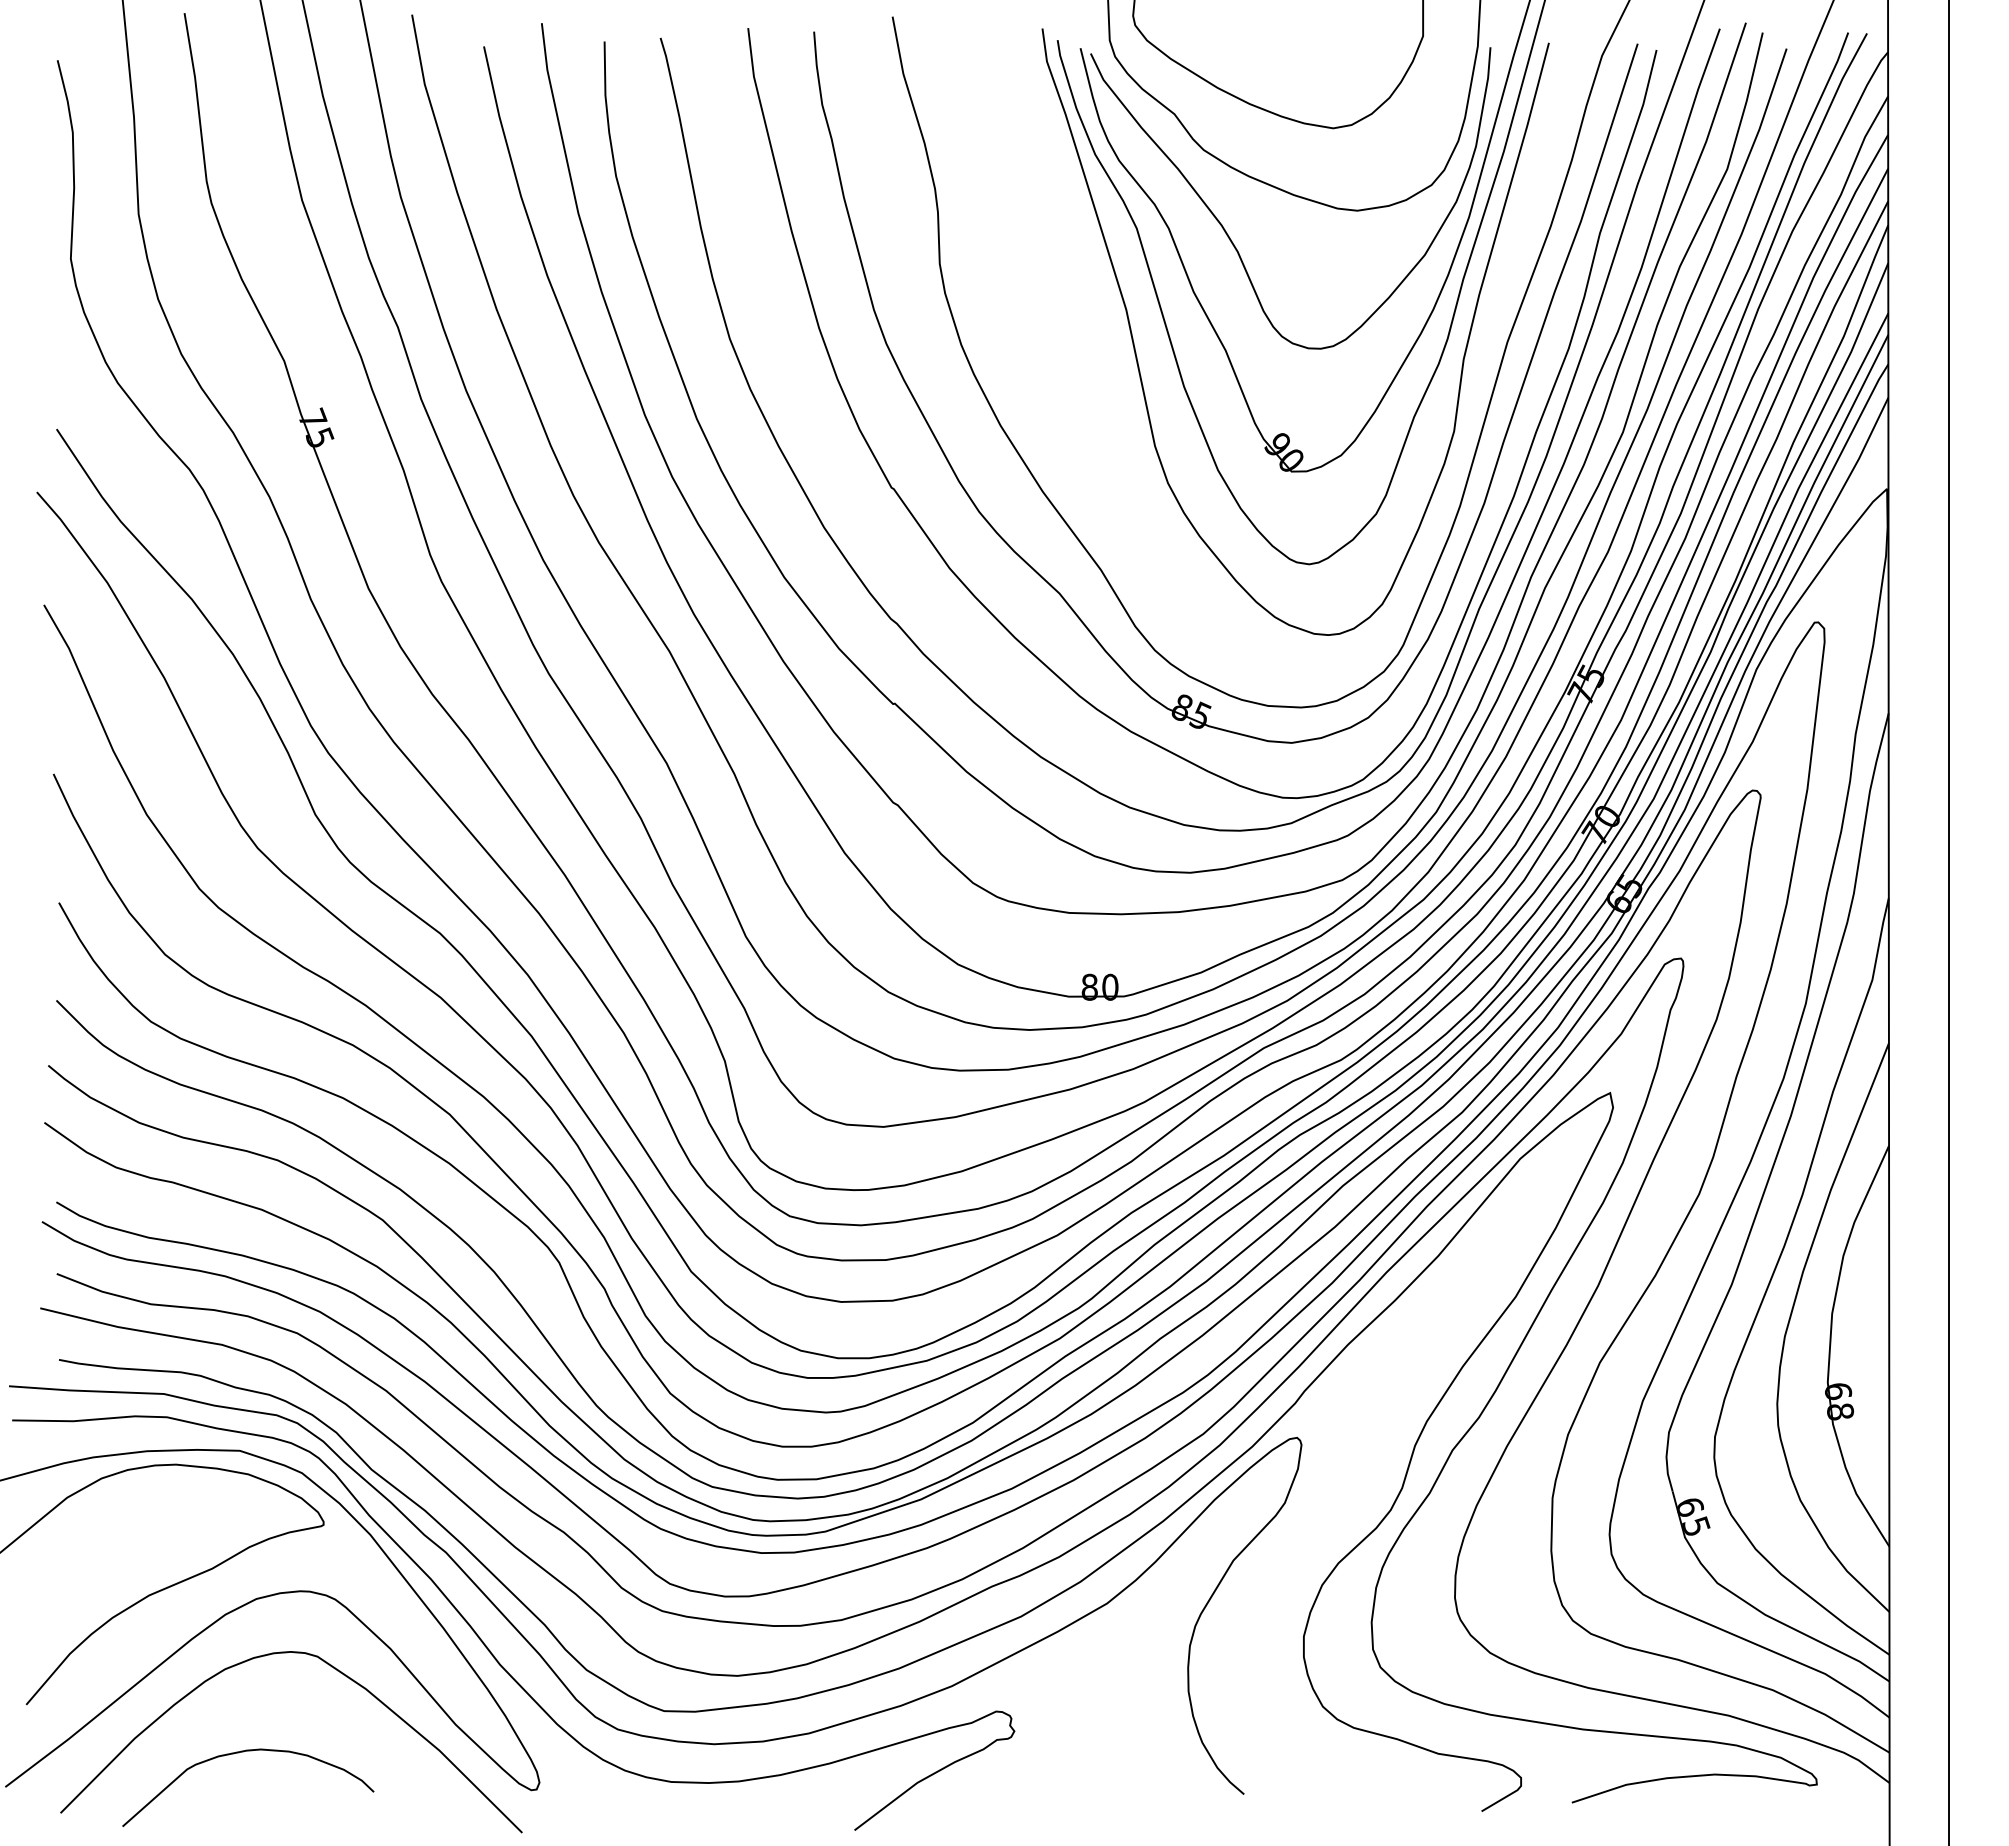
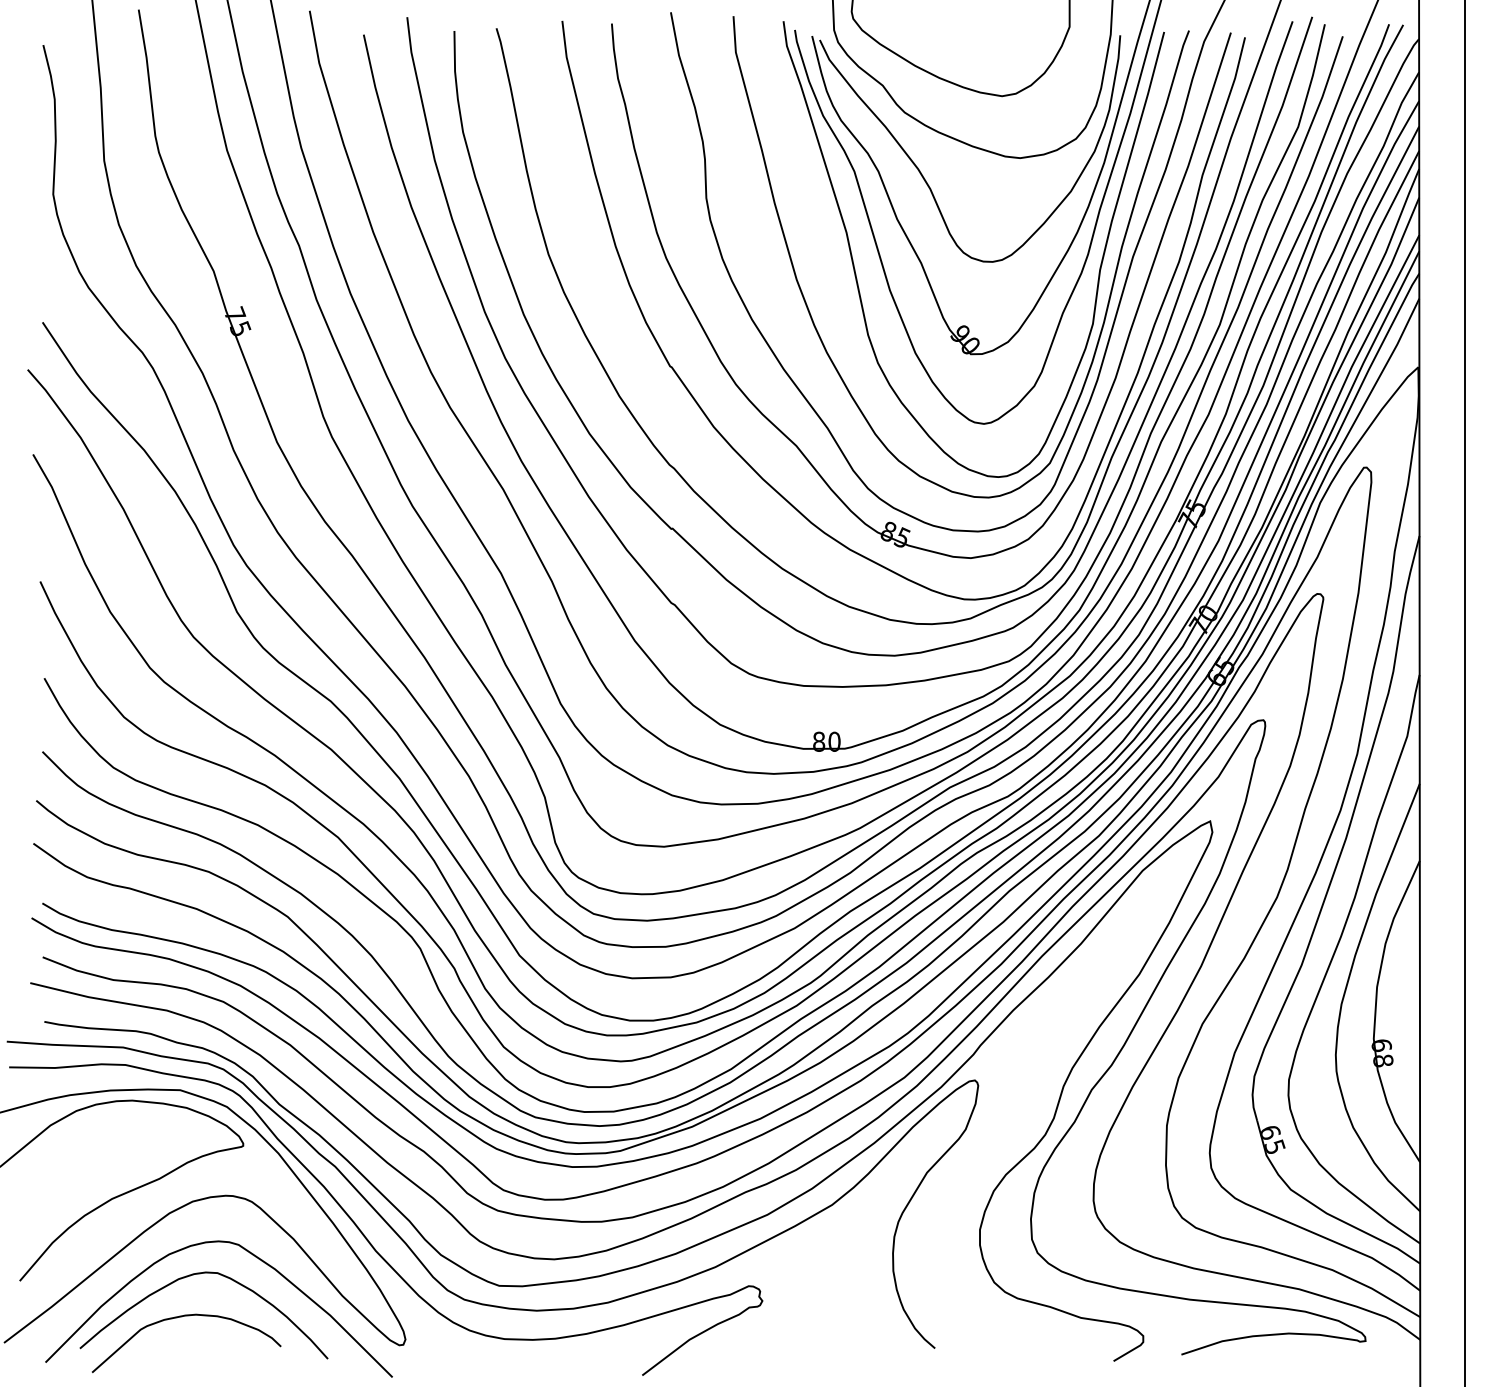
curve: (1477, 387) -> (1110, 291), added
curve: (260, 1696) -> (195, 1274), added

